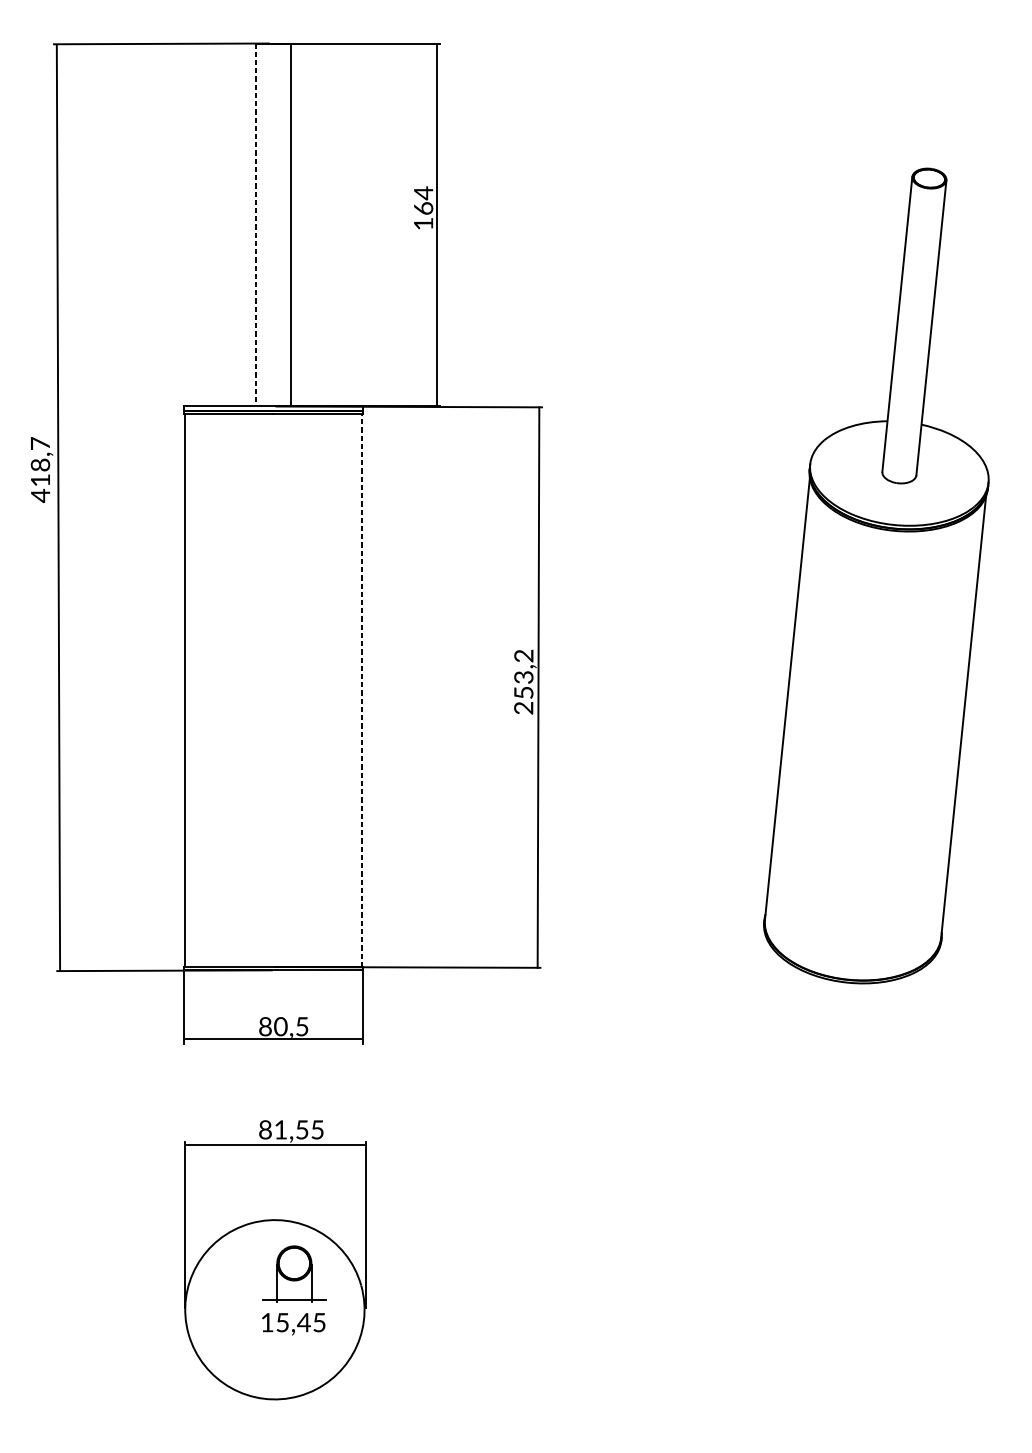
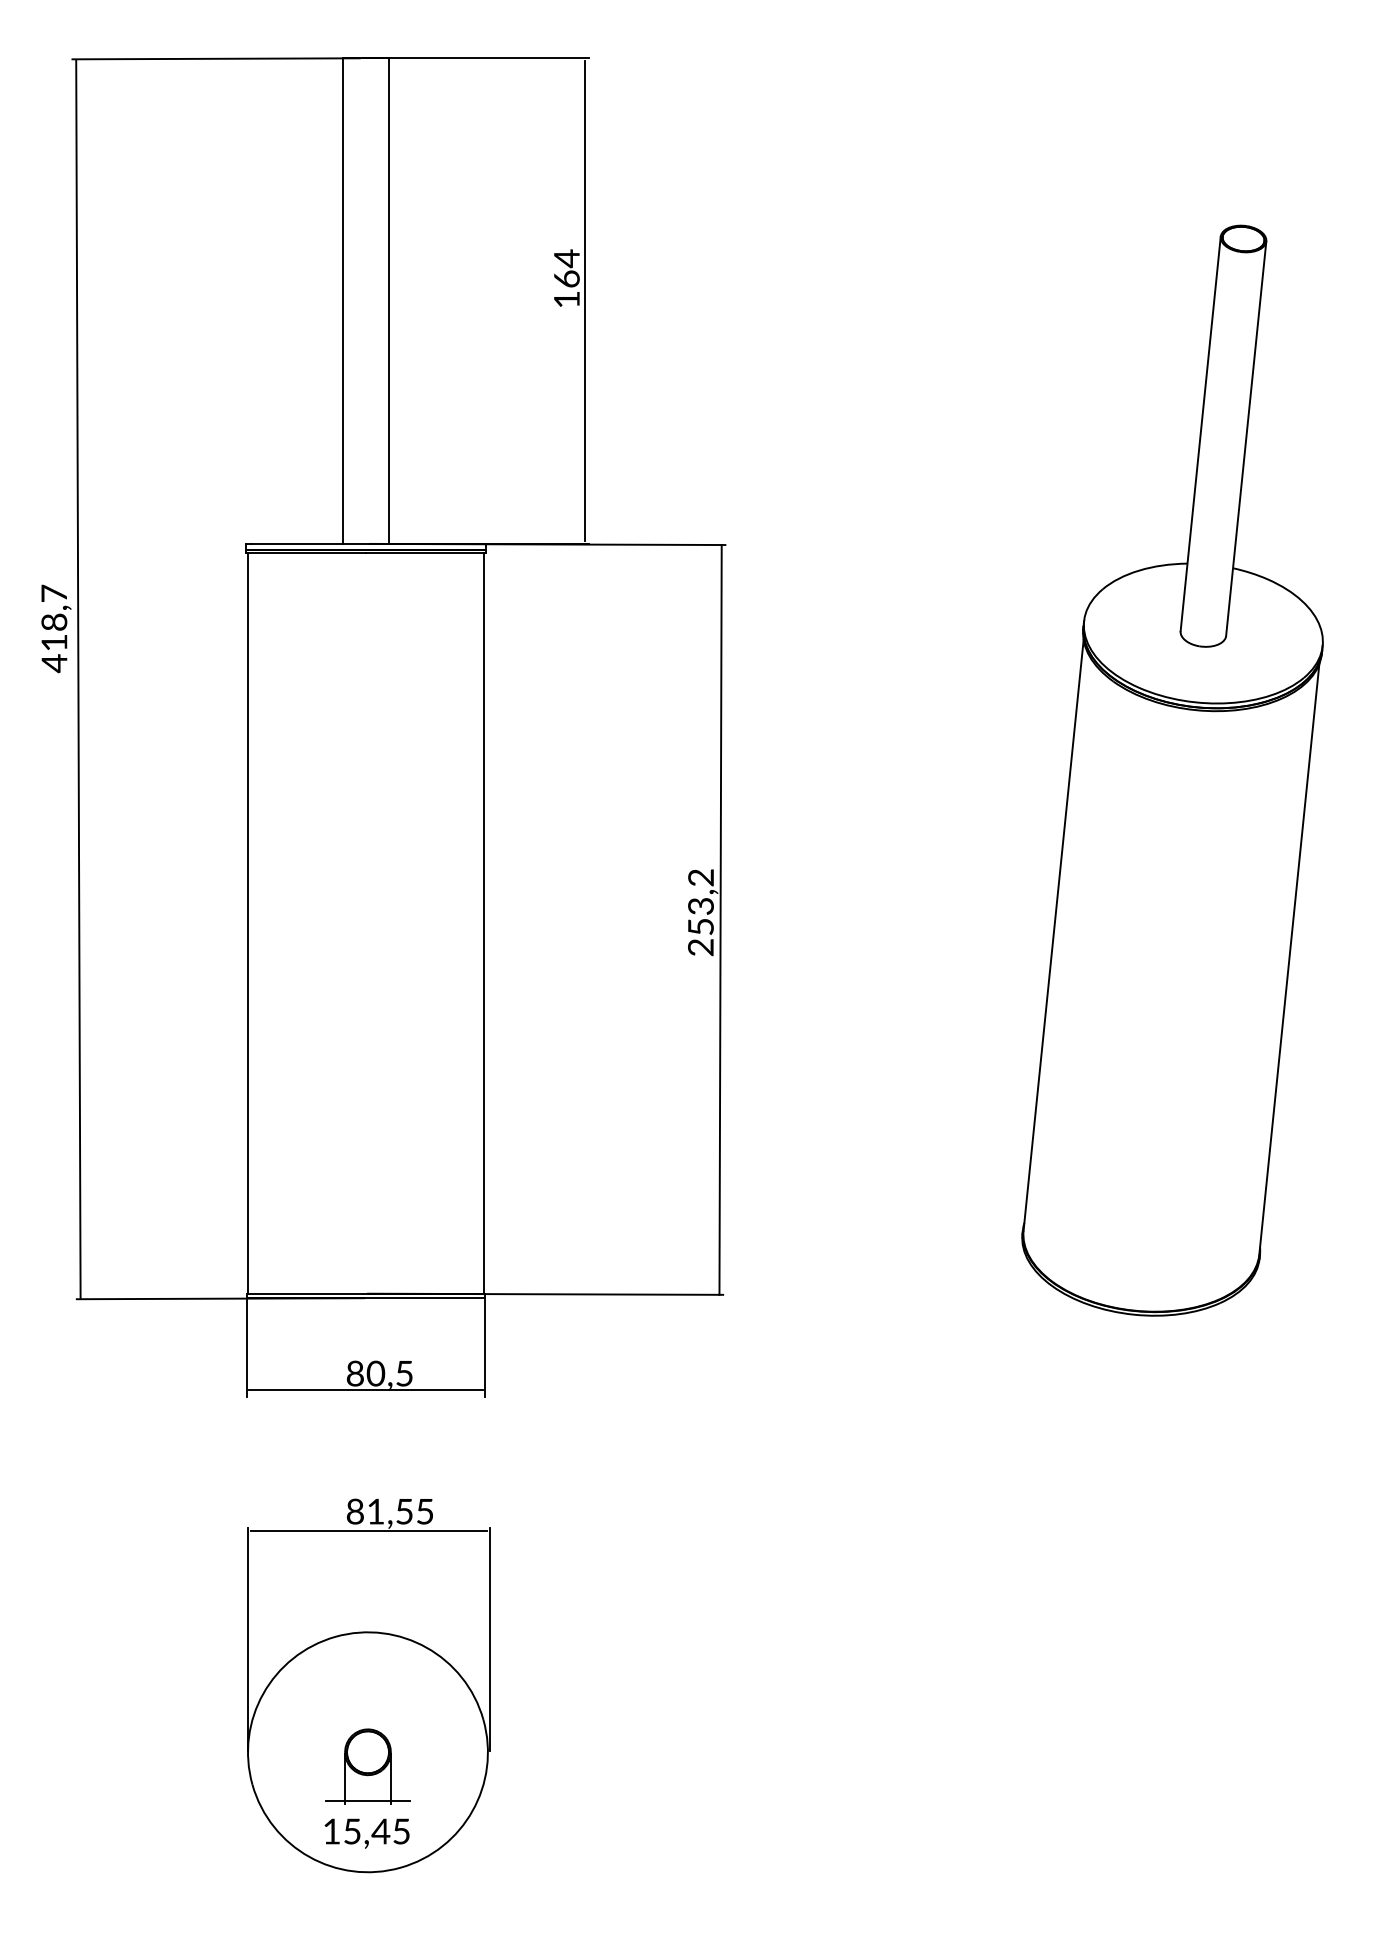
line: (256, 225) -> (343, 301), dashed -> solid
line: (362, 690) -> (484, 923), dashed -> solid
part: (293, 1290) -> (367, 1788), moved

